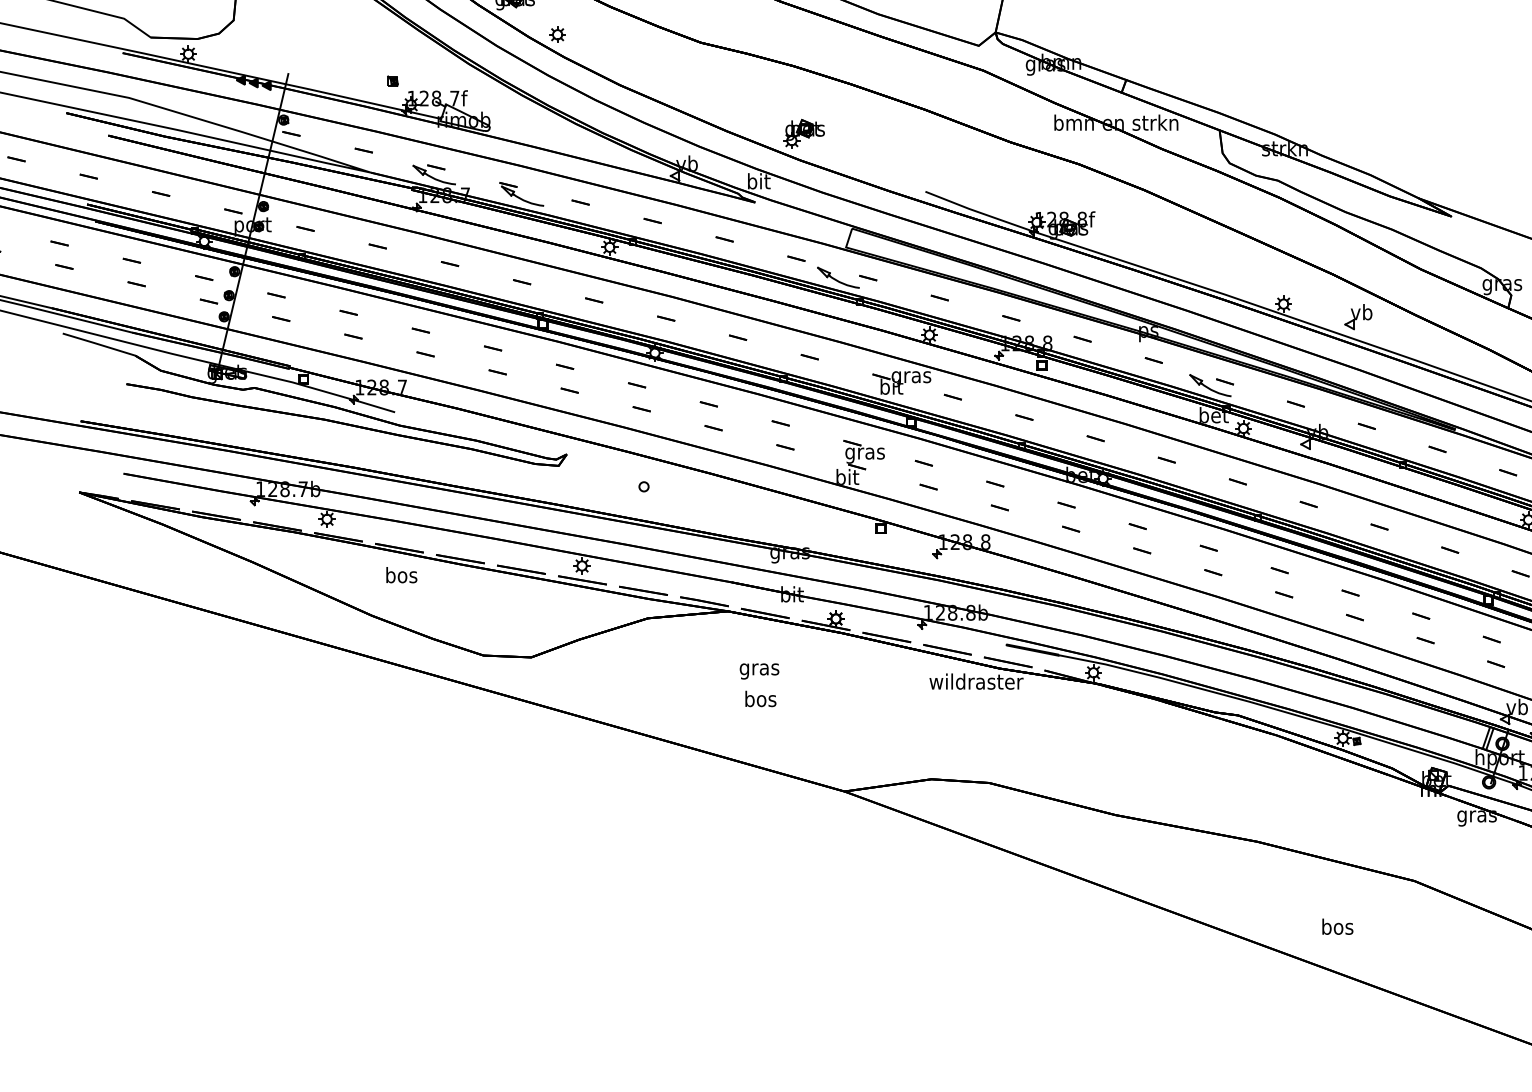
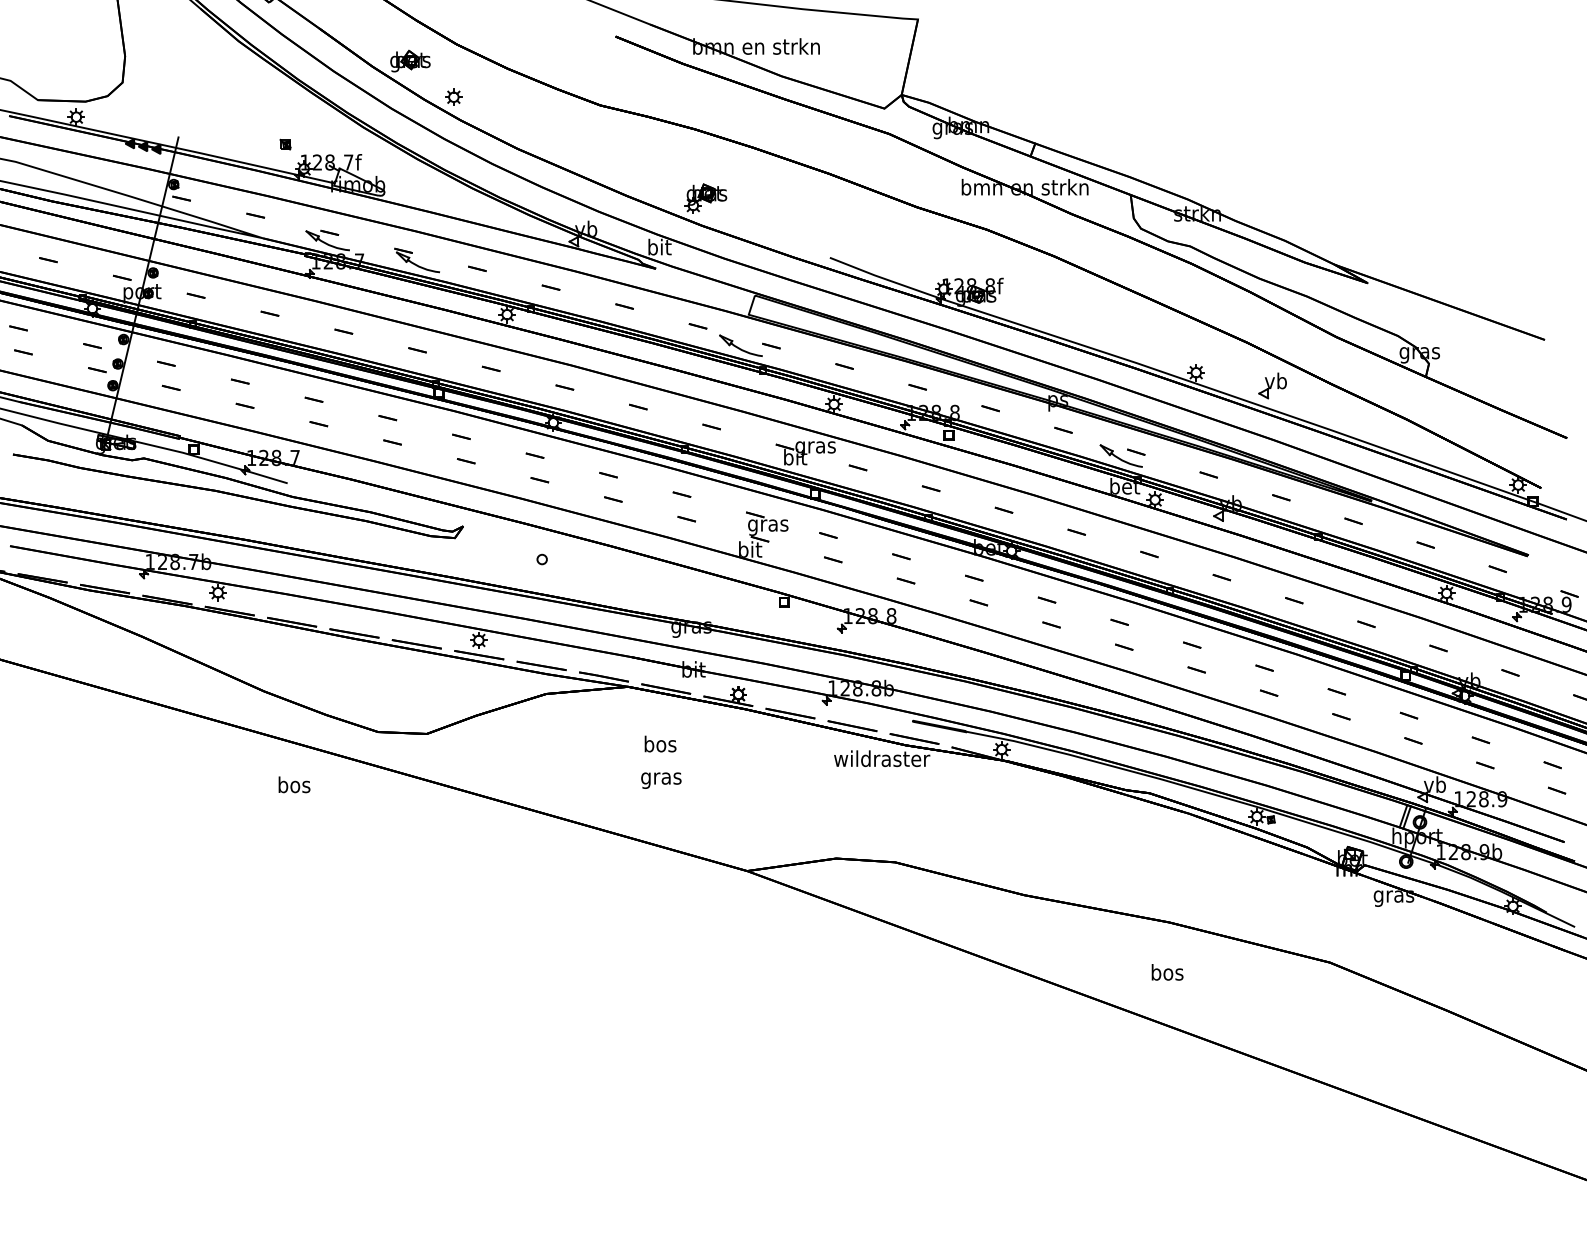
text: (401, 574) -> (294, 784), moved
text: (759, 668) -> (660, 745), gras -> bos
text: (760, 700) -> (661, 778), bos -> gras
text: (1337, 926) -> (1167, 972), moved

